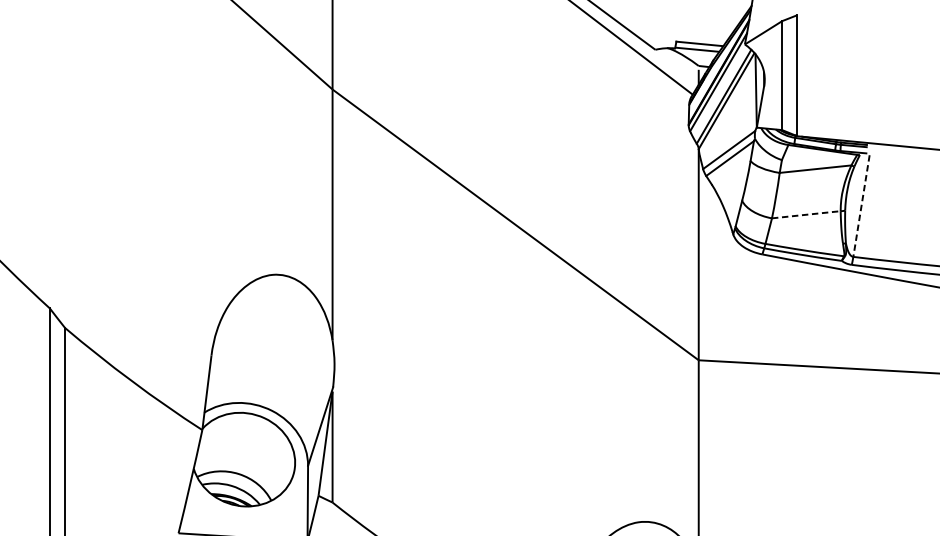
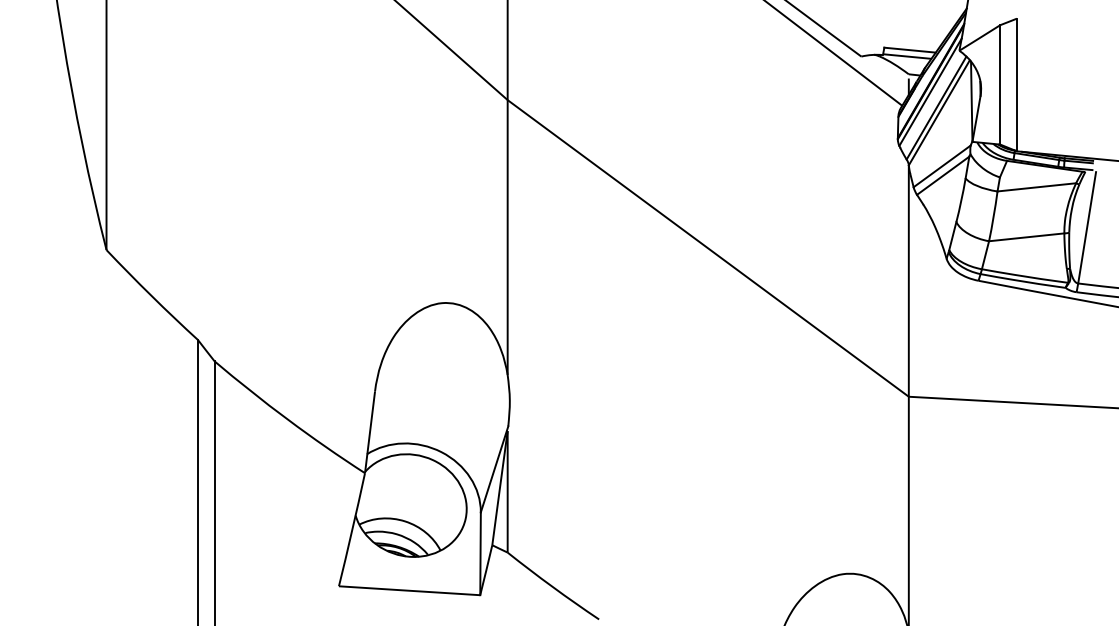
line: (861, 206) -> (1087, 228), dashed -> solid
line: (806, 214) -> (1026, 237), dashed -> solid

